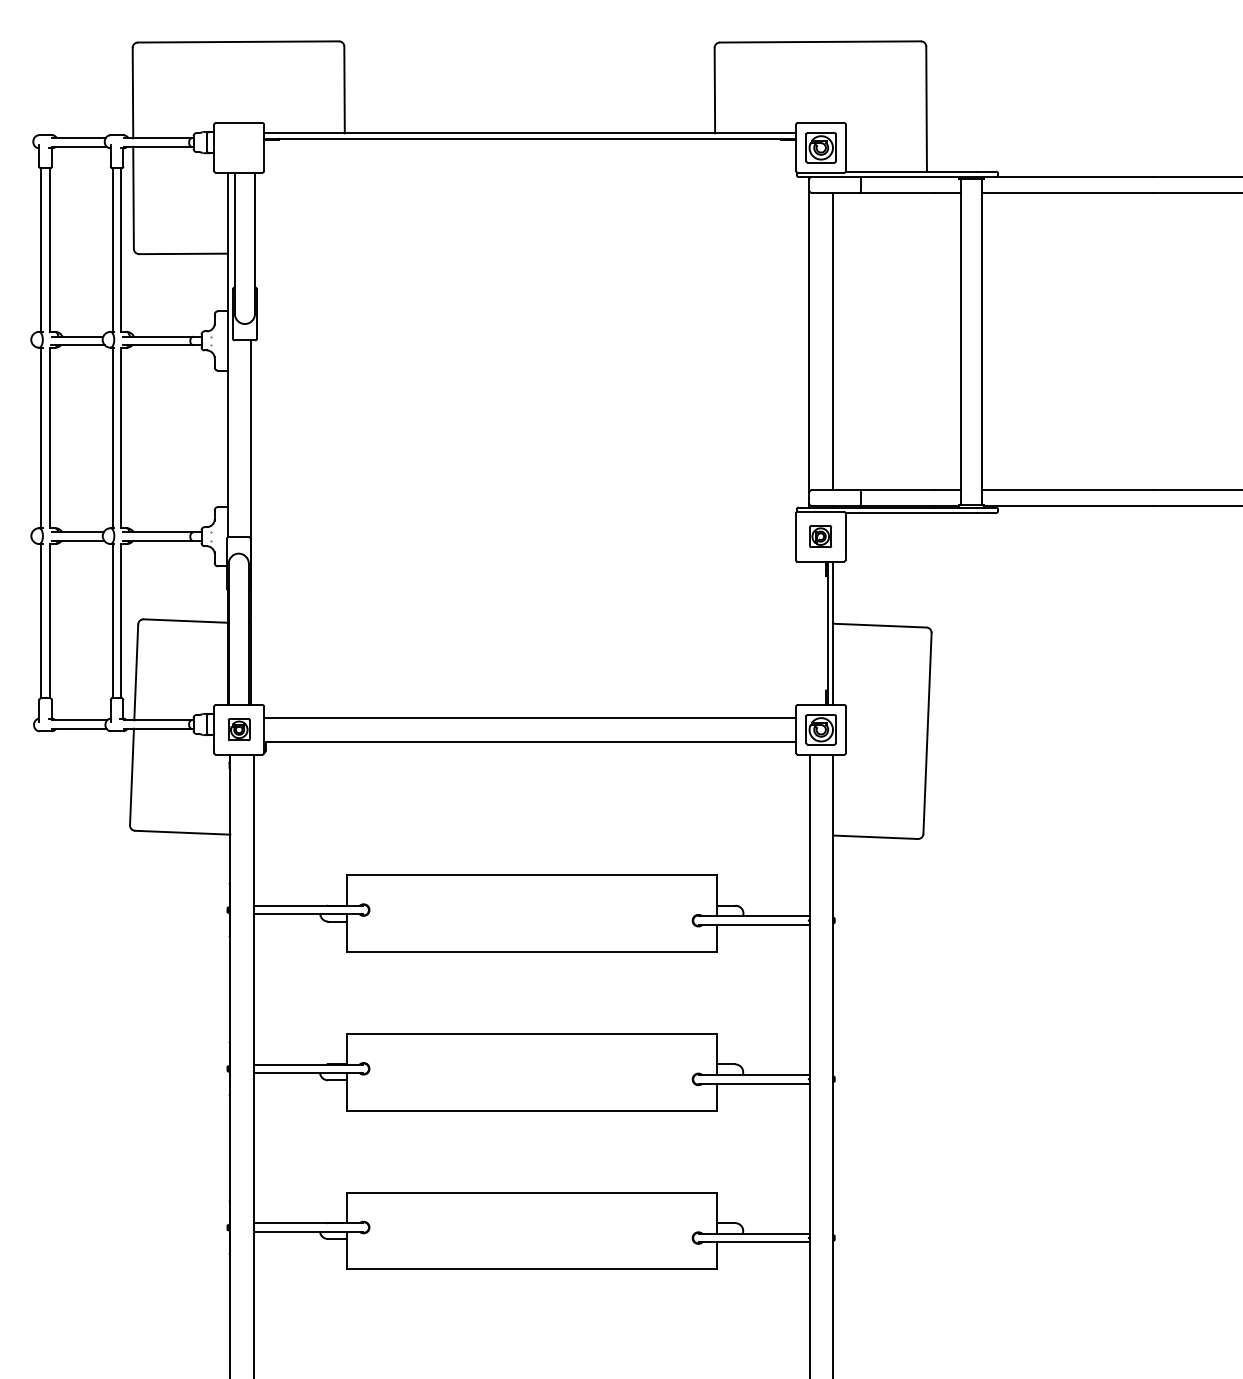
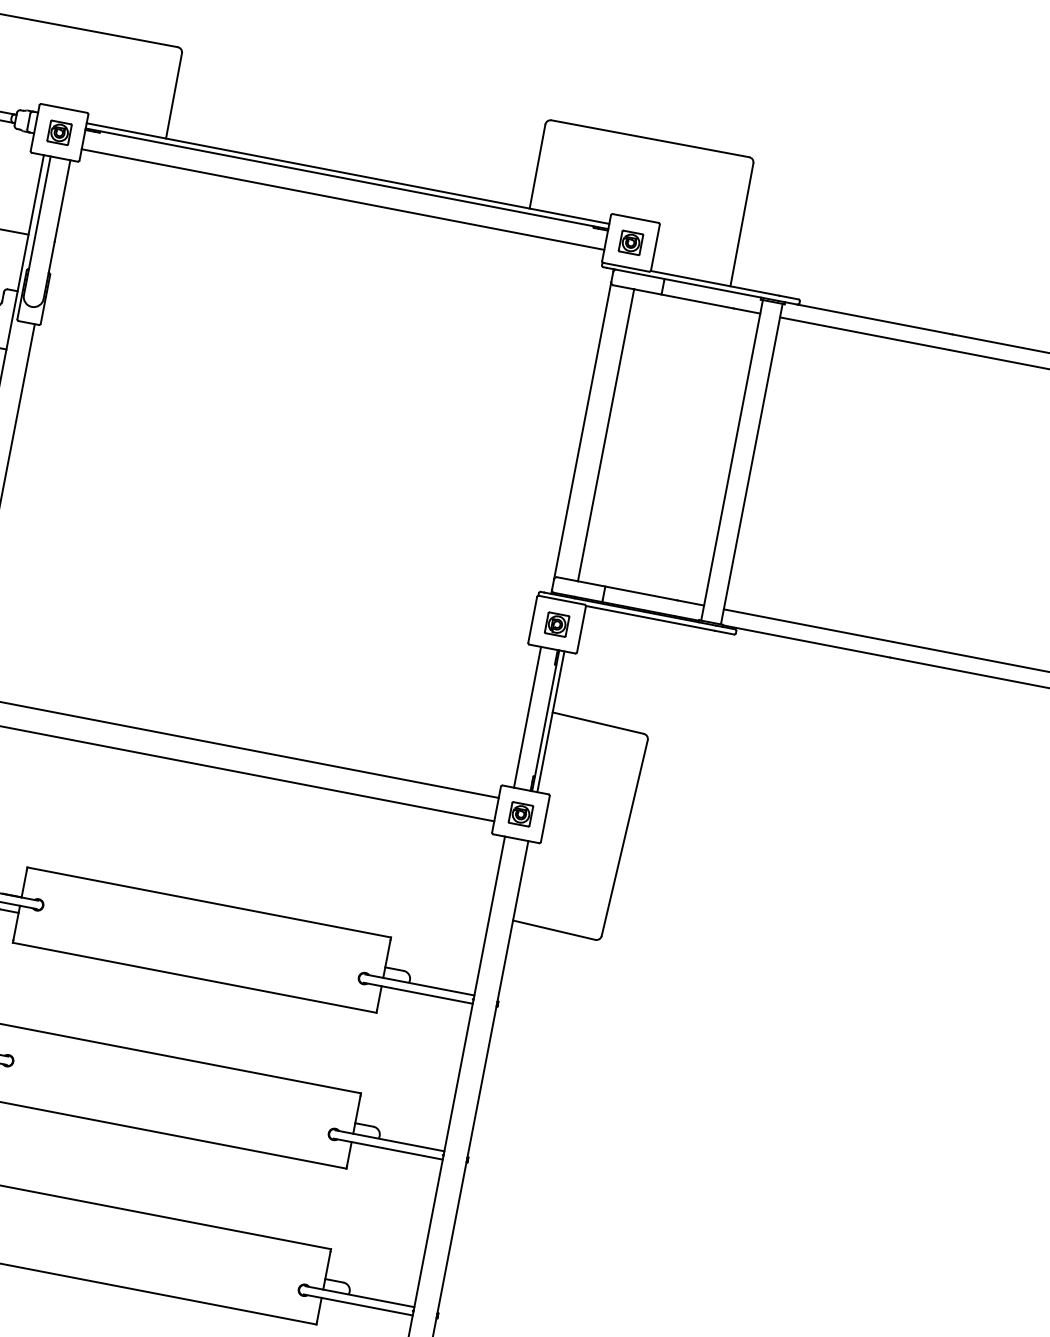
part: (238, 147) -> (58, 132), added
part: (820, 147) -> (630, 242), size x0.71
line: (530, 159) -> (343, 199), added
line: (809, 632) -> (527, 716), added
part: (820, 729) -> (520, 813), size x0.71

